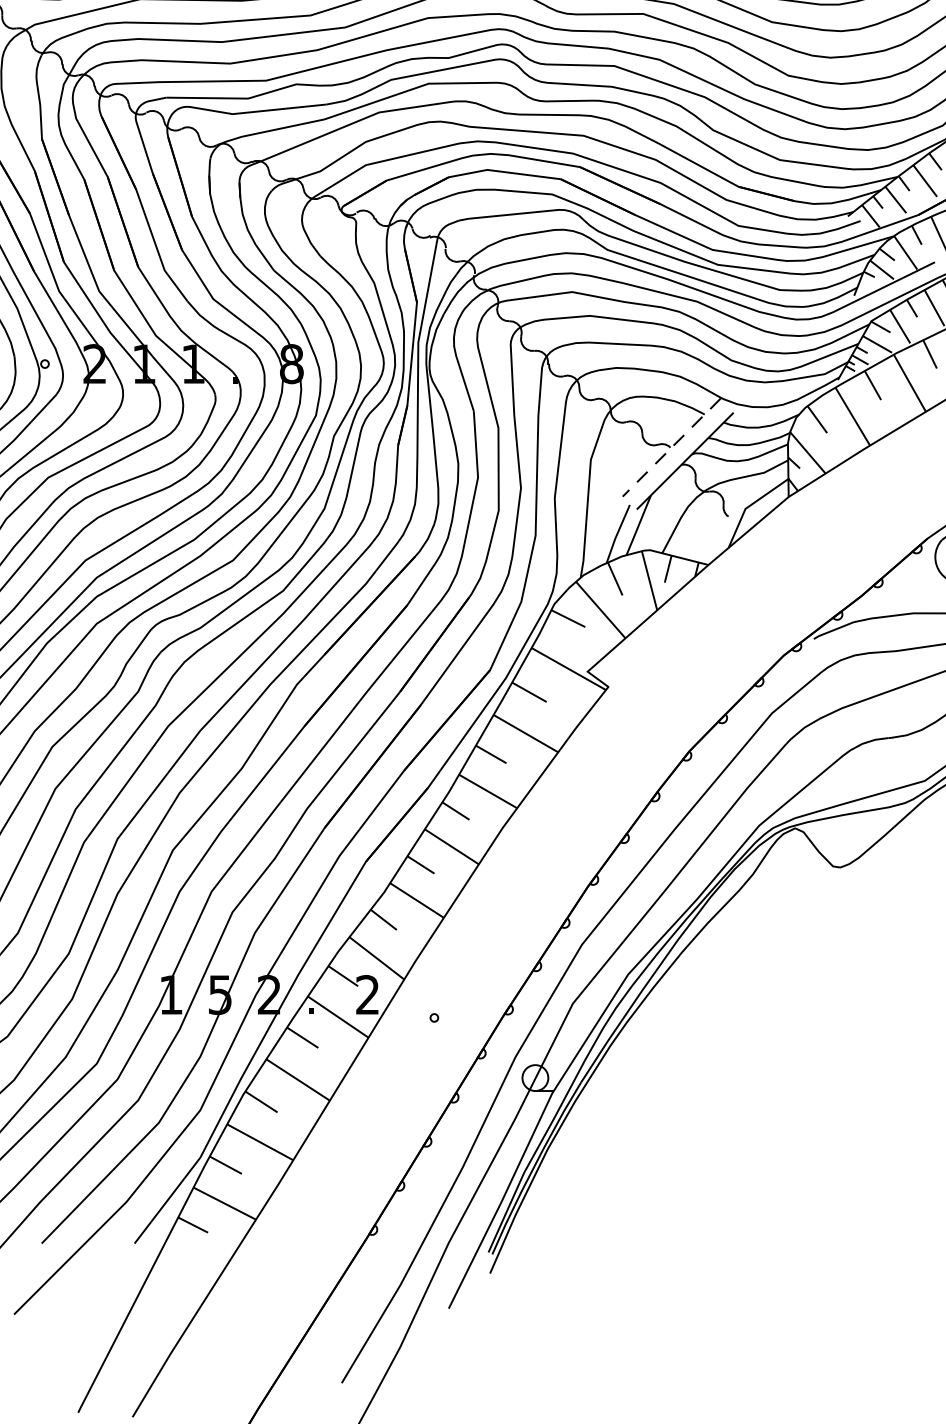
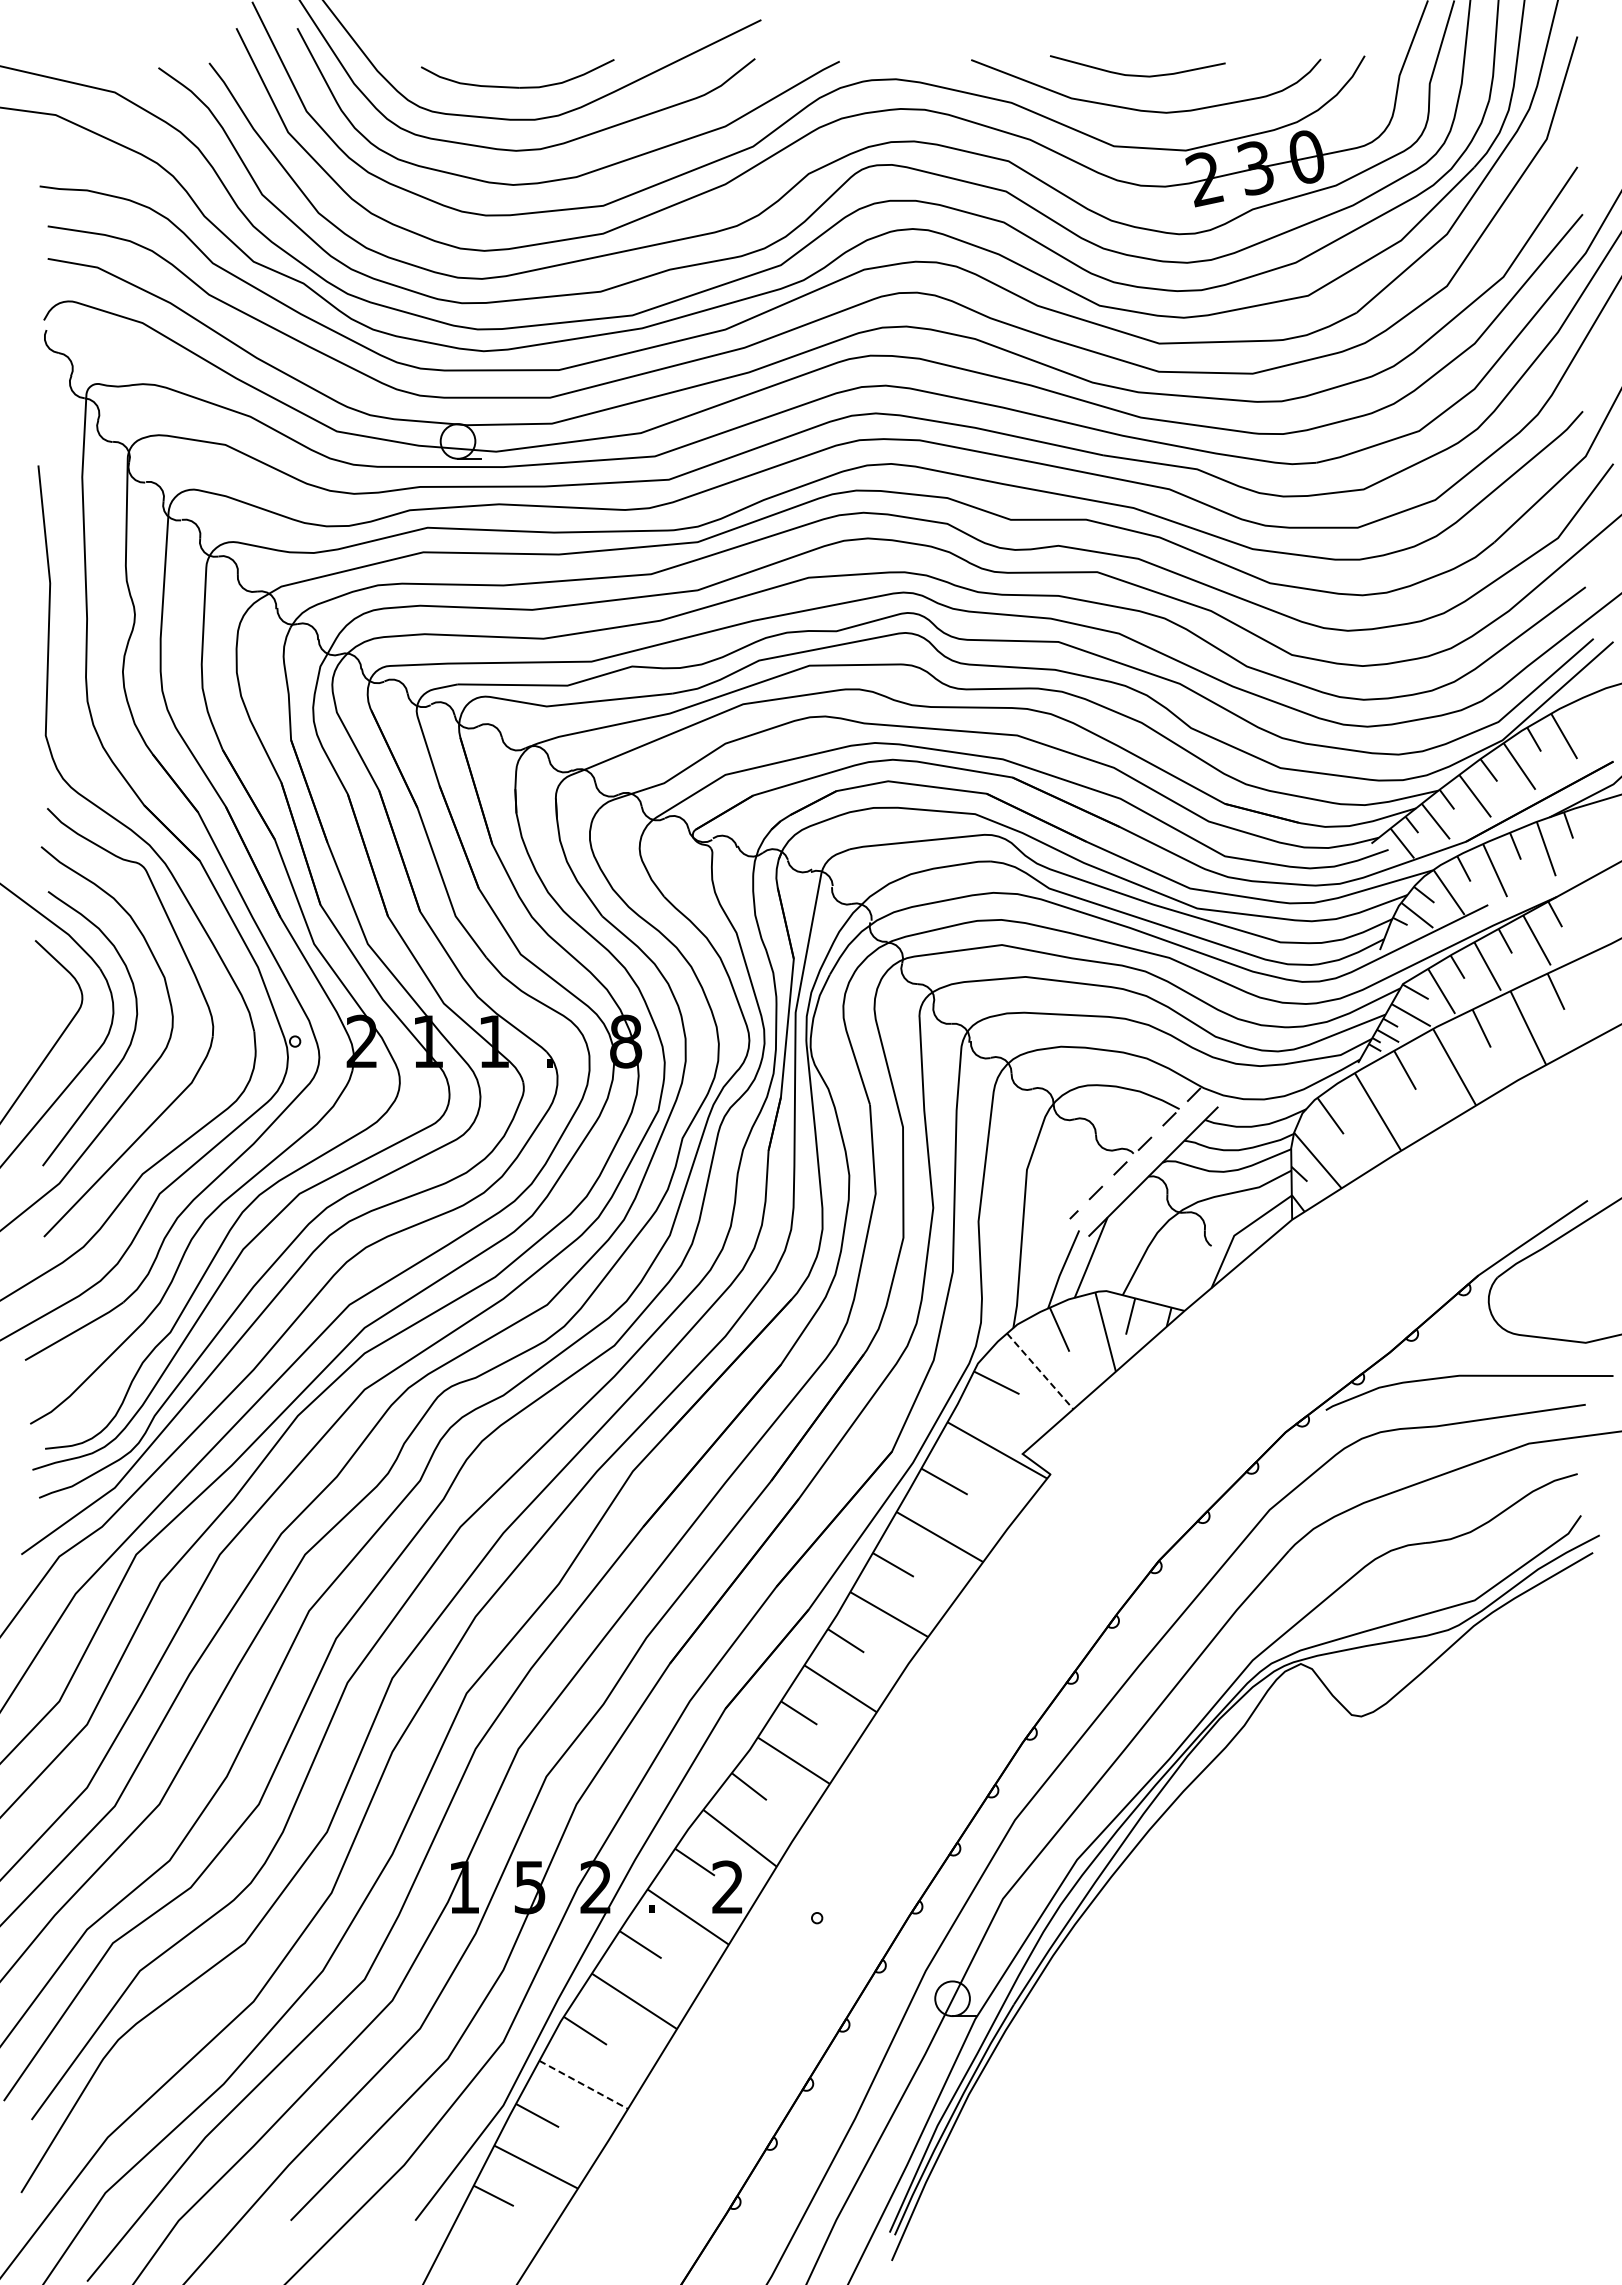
line: (600, 610) -> (1040, 1371), solid -> dashed
line: (260, 1142) -> (584, 2085), solid -> dashed

